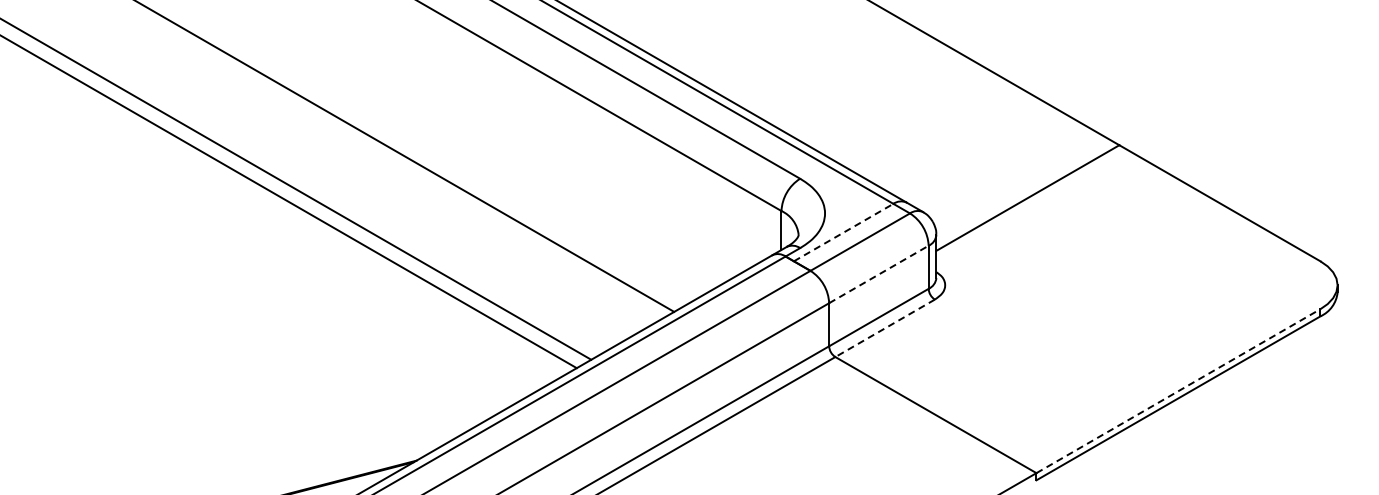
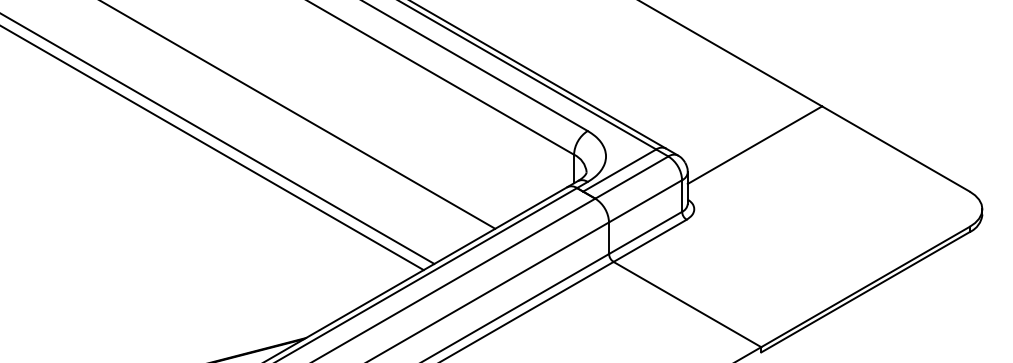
line: (844, 232) -> (620, 170), dashed -> solid
line: (879, 274) -> (646, 201), dashed -> solid
line: (884, 328) -> (649, 240), dashed -> solid
line: (1178, 391) -> (865, 287), dashed -> solid

